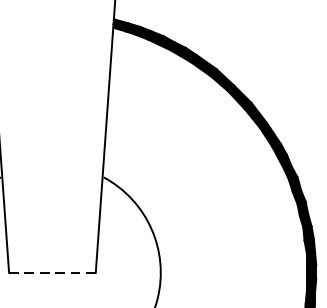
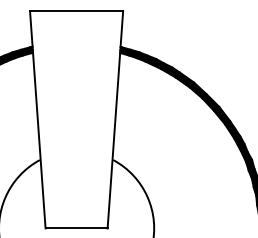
line: (53, 272) -> (77, 228), dashed -> solid

